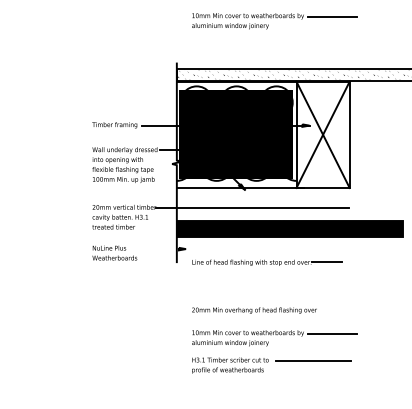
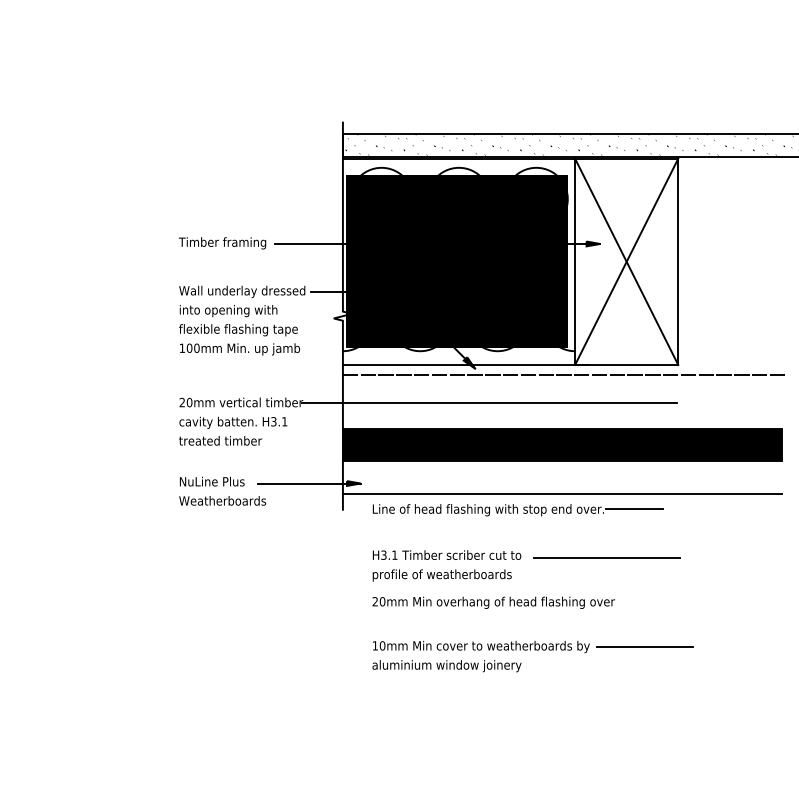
part: (274, 21) -> (532, 41), removed
line: (290, 192) -> (563, 373), added
line: (159, 249) -> (309, 484), added
line: (289, 254) -> (561, 494), added
part: (271, 365) -> (526, 565), moved

